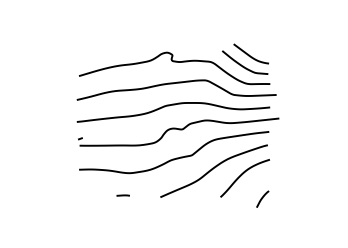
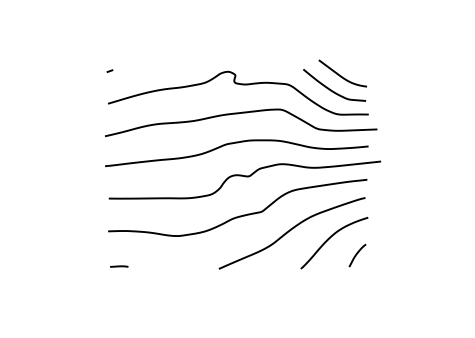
line: (80, 138) -> (109, 70), moved
line: (123, 195) -> (119, 266), moved
curve: (262, 198) -> (357, 254), moved

